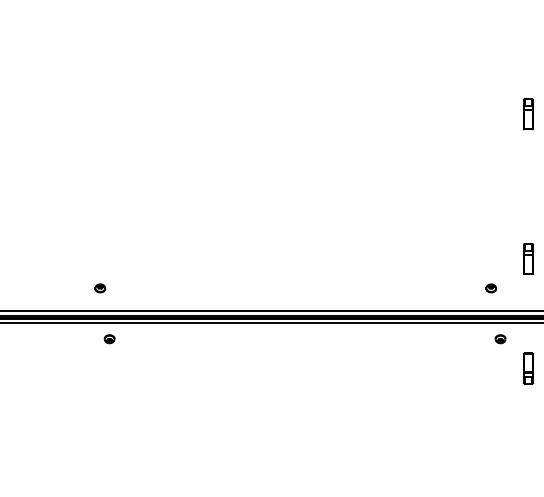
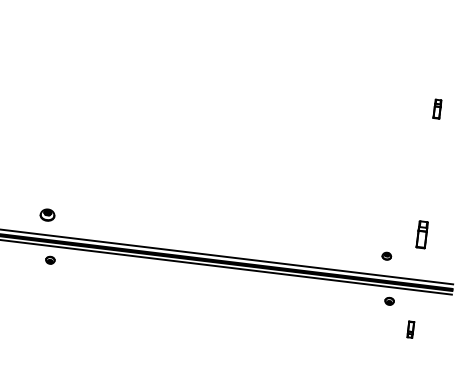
part: (528, 114) -> (437, 109), size x0.7
part: (100, 288) -> (47, 215), size x1.6
part: (528, 368) -> (410, 329), size x0.6

